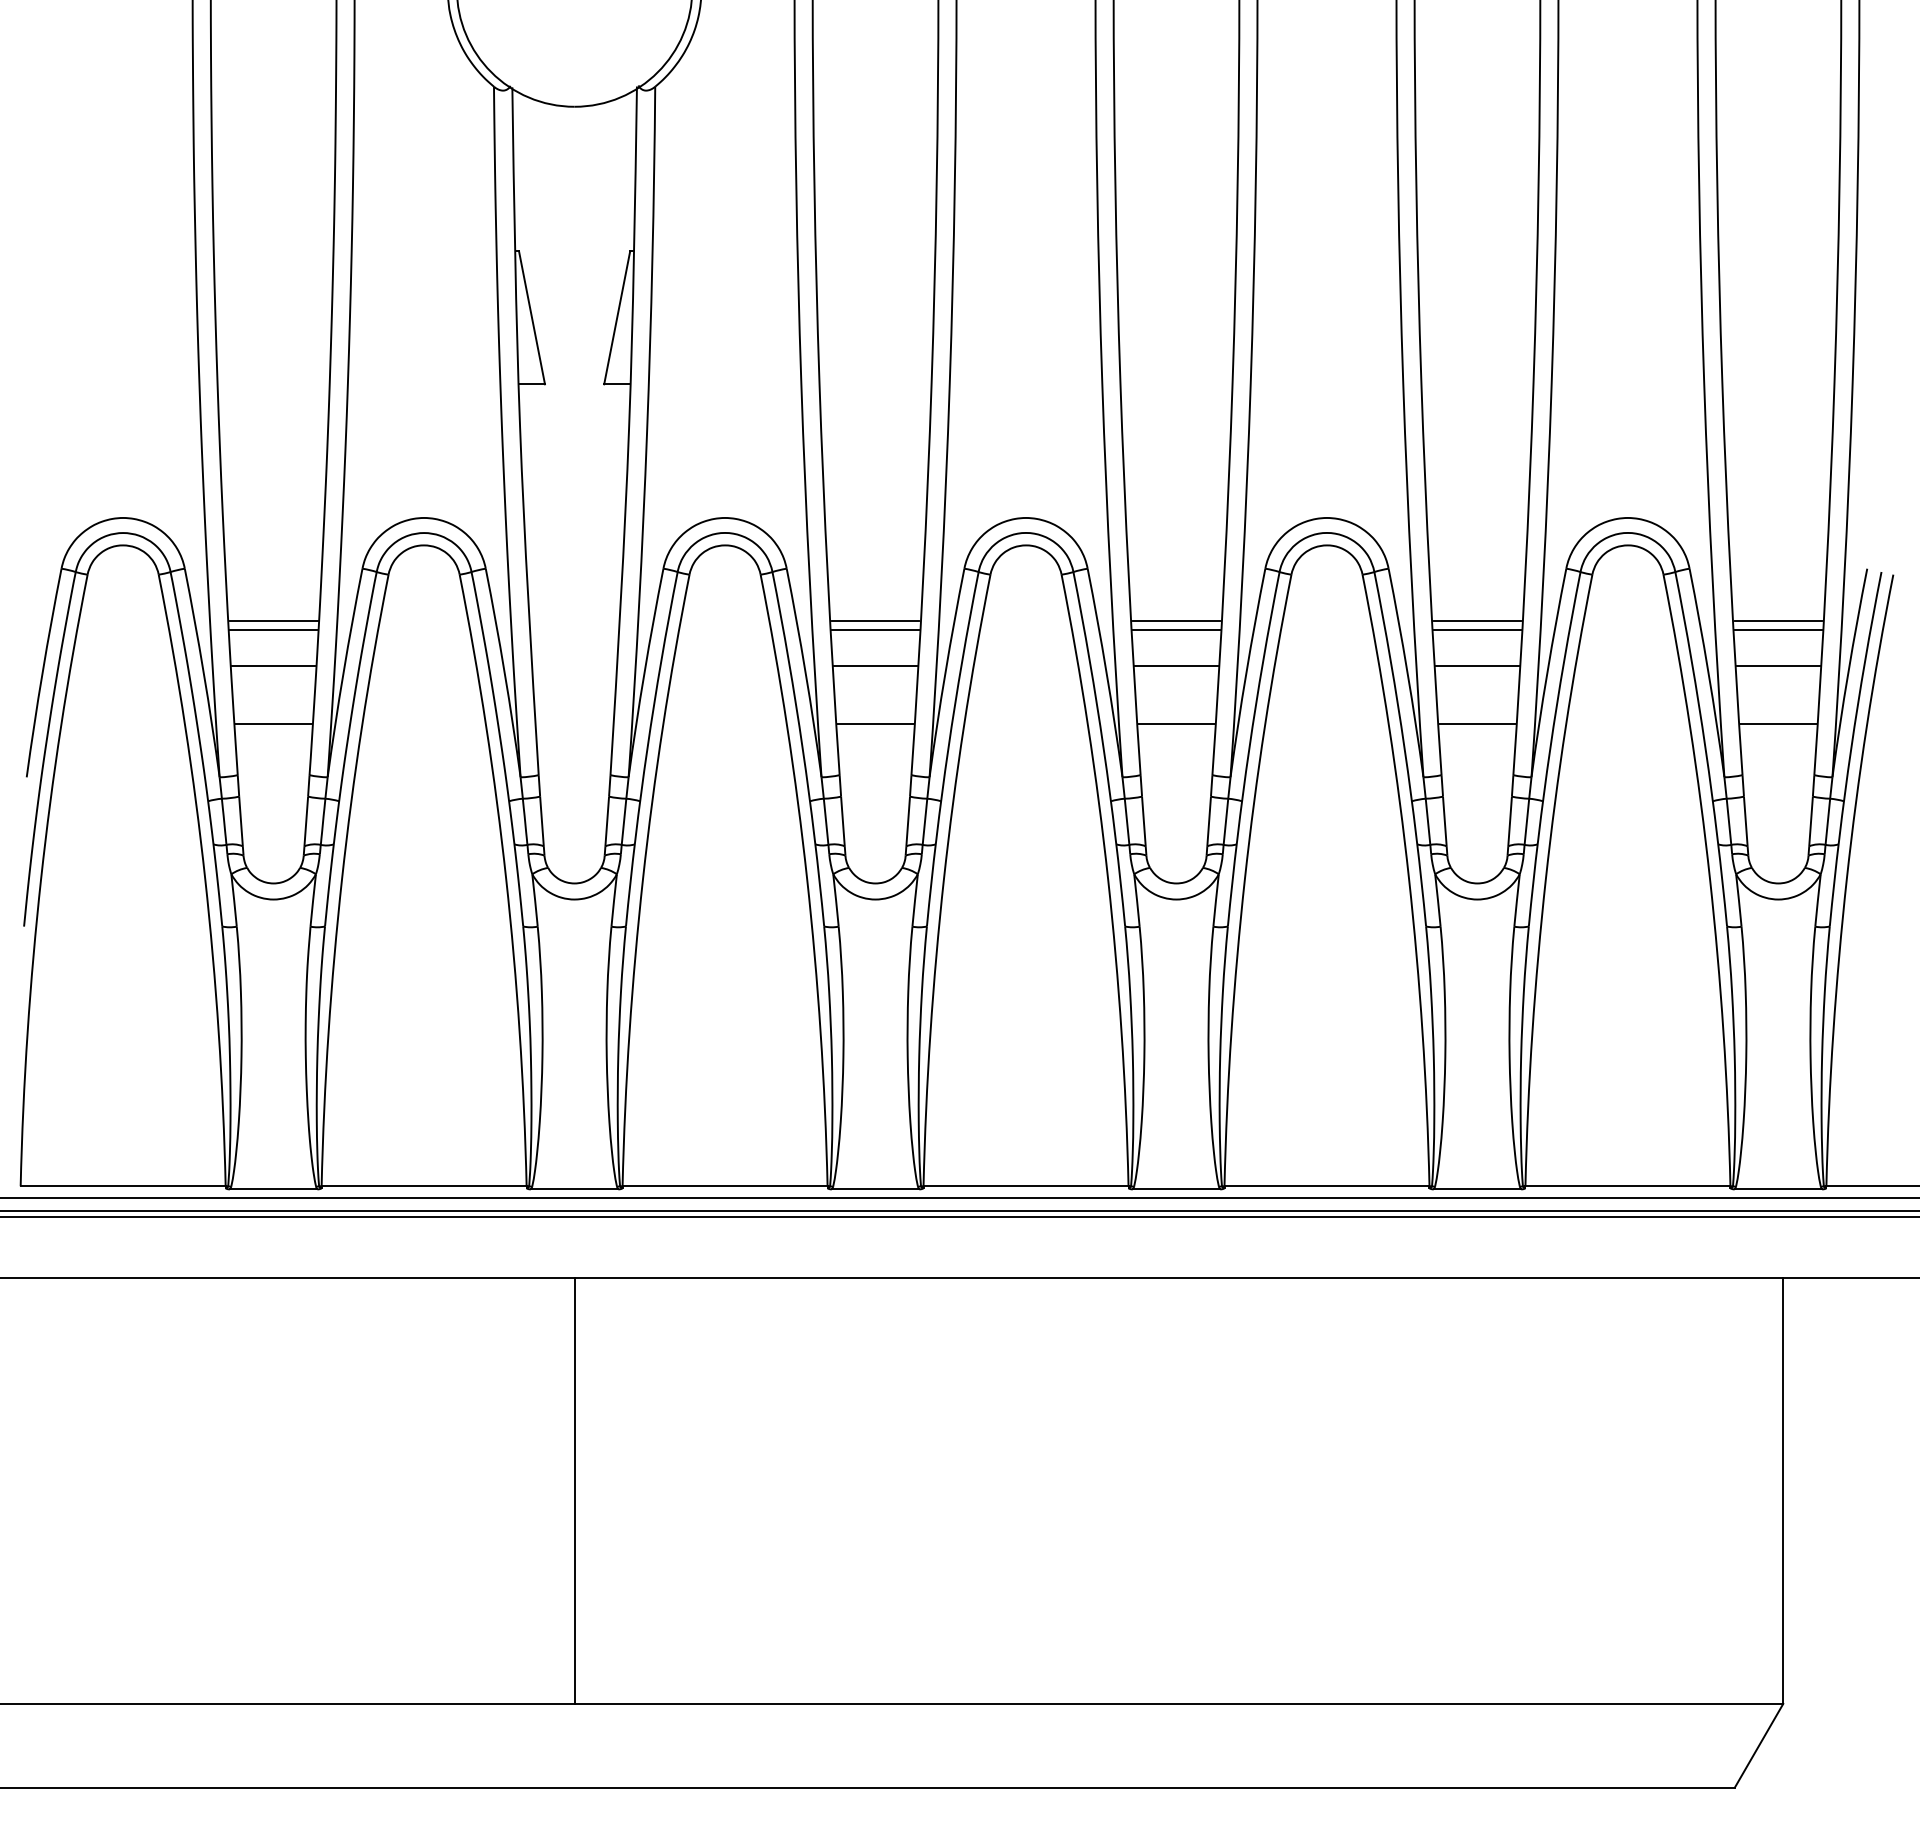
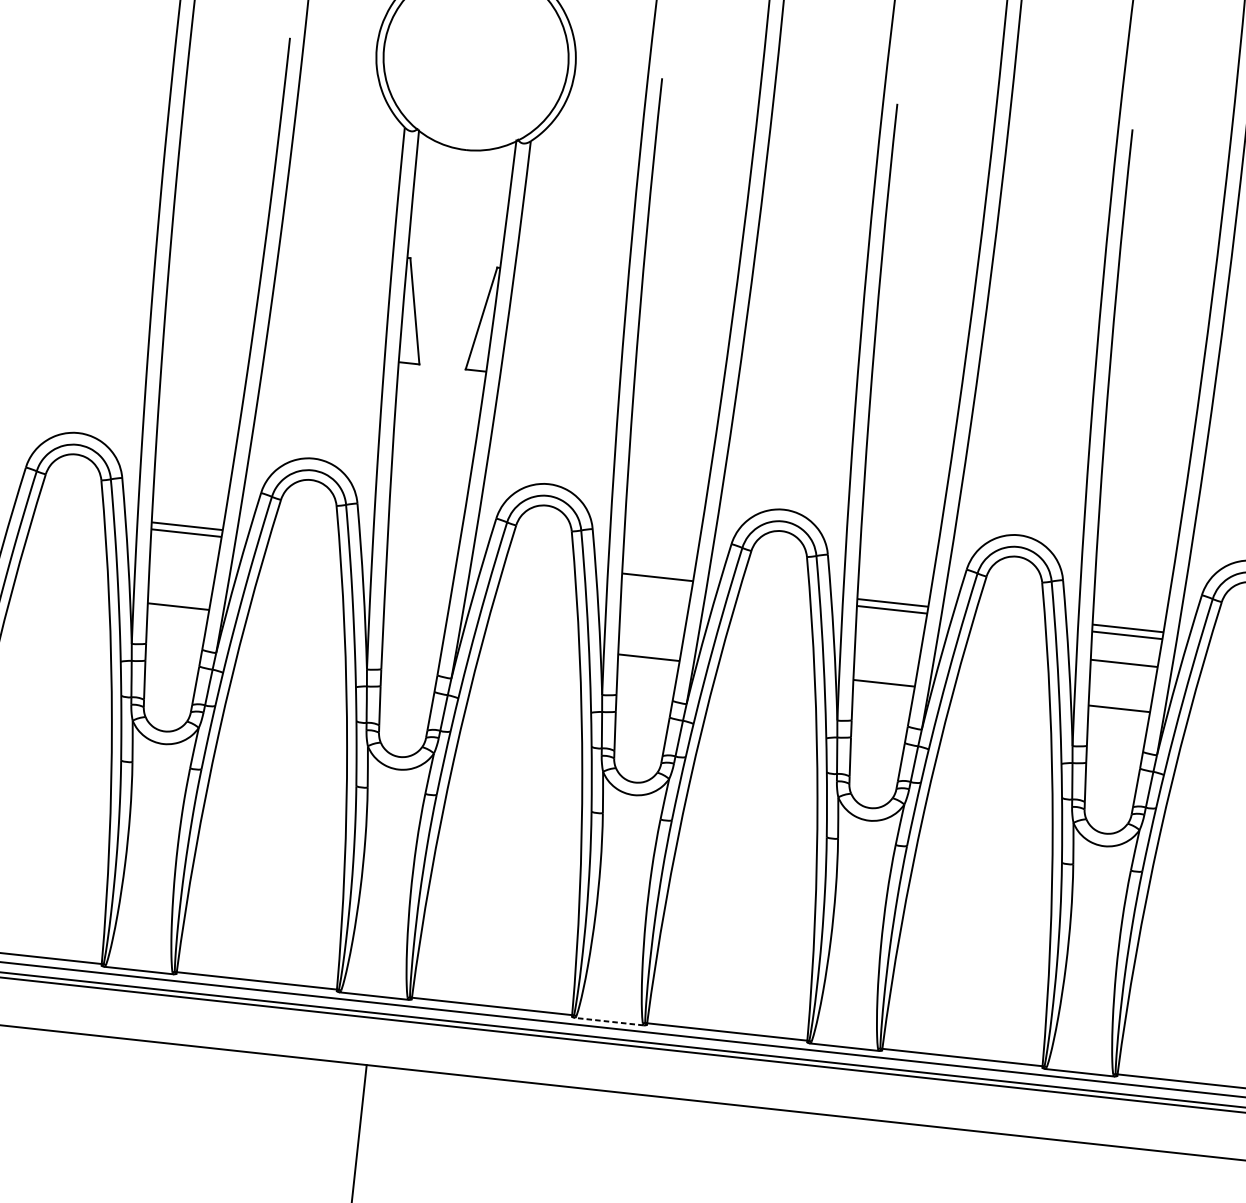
line: (875, 629) -> (656, 584), removed
line: (273, 665) -> (183, 561), removed
line: (875, 665) -> (653, 612), removed
line: (1176, 665) -> (889, 637), removed
line: (875, 1189) -> (609, 1021), solid -> dashed

